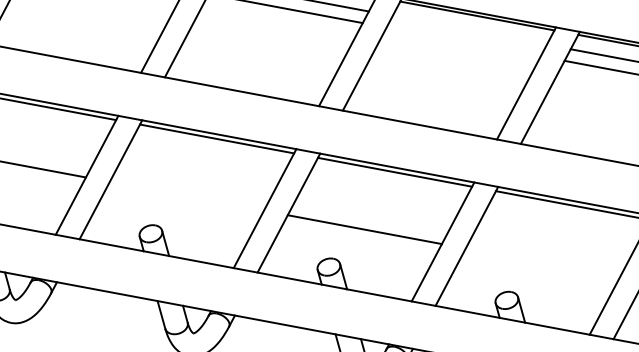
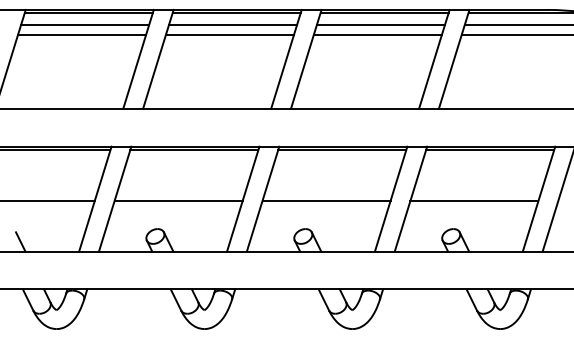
line: (469, 30) -> (380, 25), added
line: (463, 41) -> (377, 35), added
line: (186, 196) -> (178, 201), added
line: (542, 263) -> (474, 201), added

